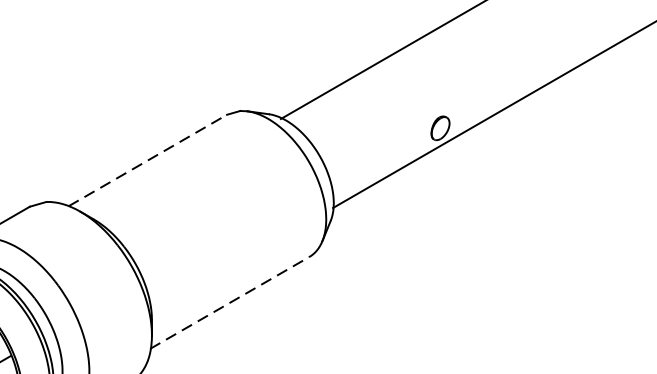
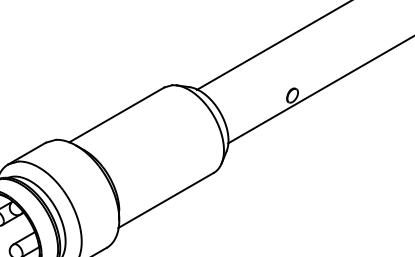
line: (147, 159) -> (116, 114), dashed -> solid
line: (230, 302) -> (166, 200), dashed -> solid

